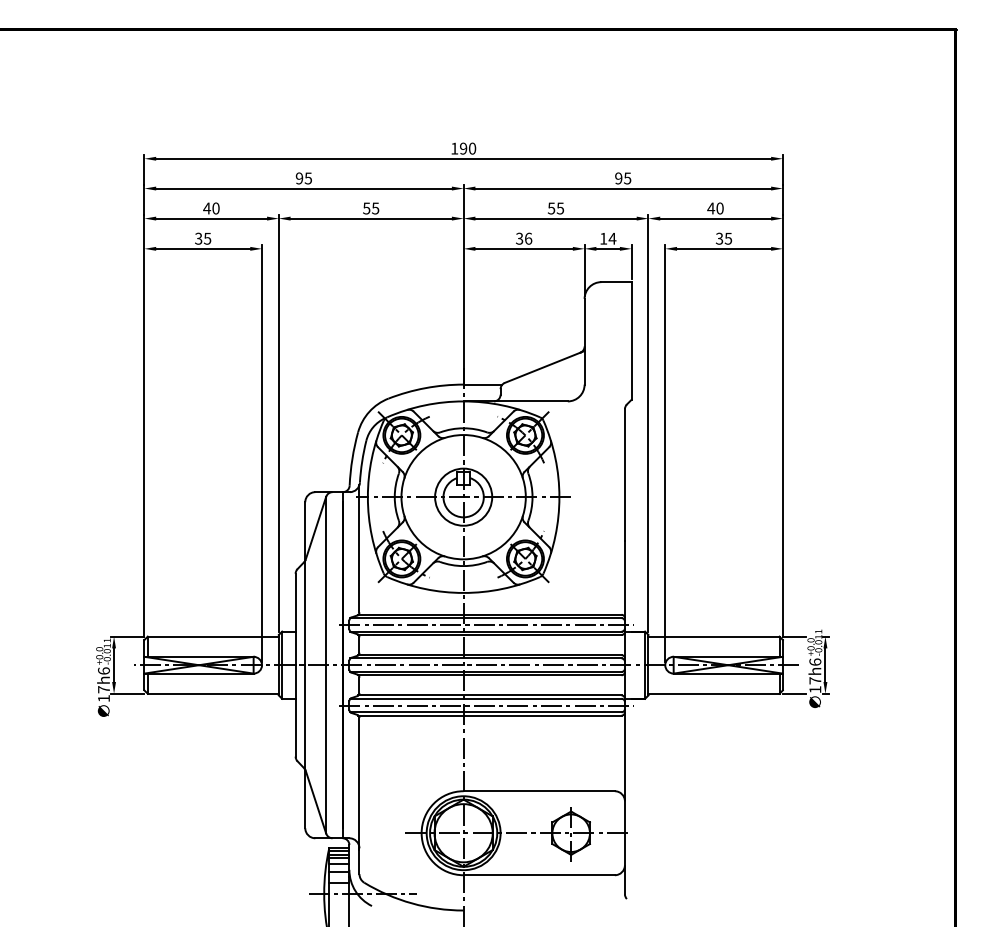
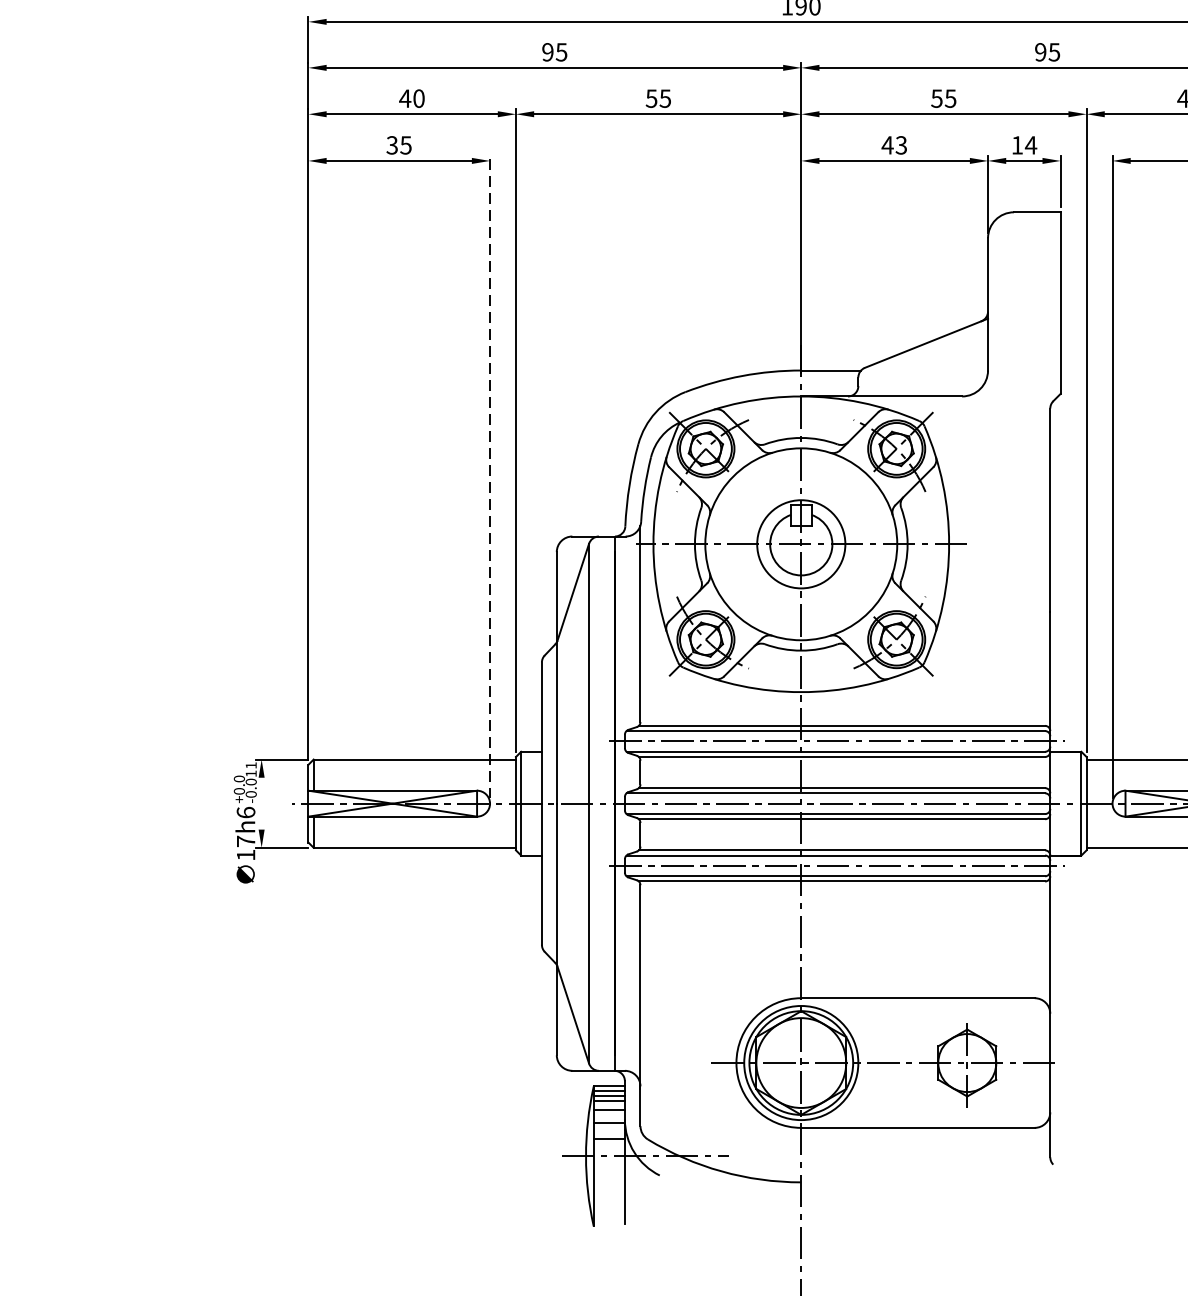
text: (523, 238) -> (893, 144), 36 -> 43
line: (262, 453) -> (490, 476), solid -> dashed
line: (114, 665) -> (262, 804), removed

